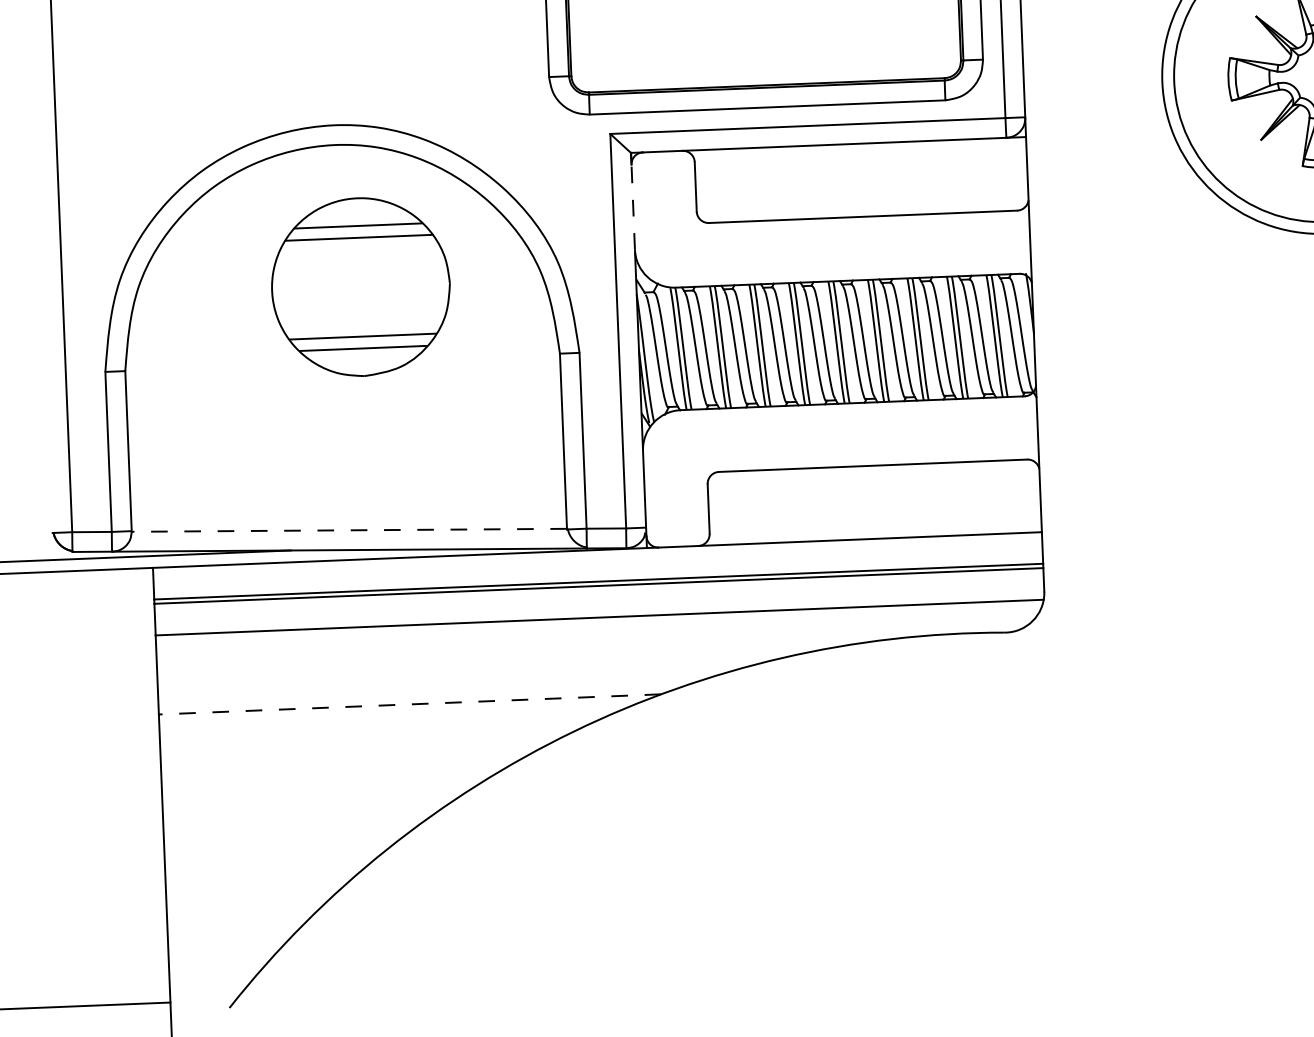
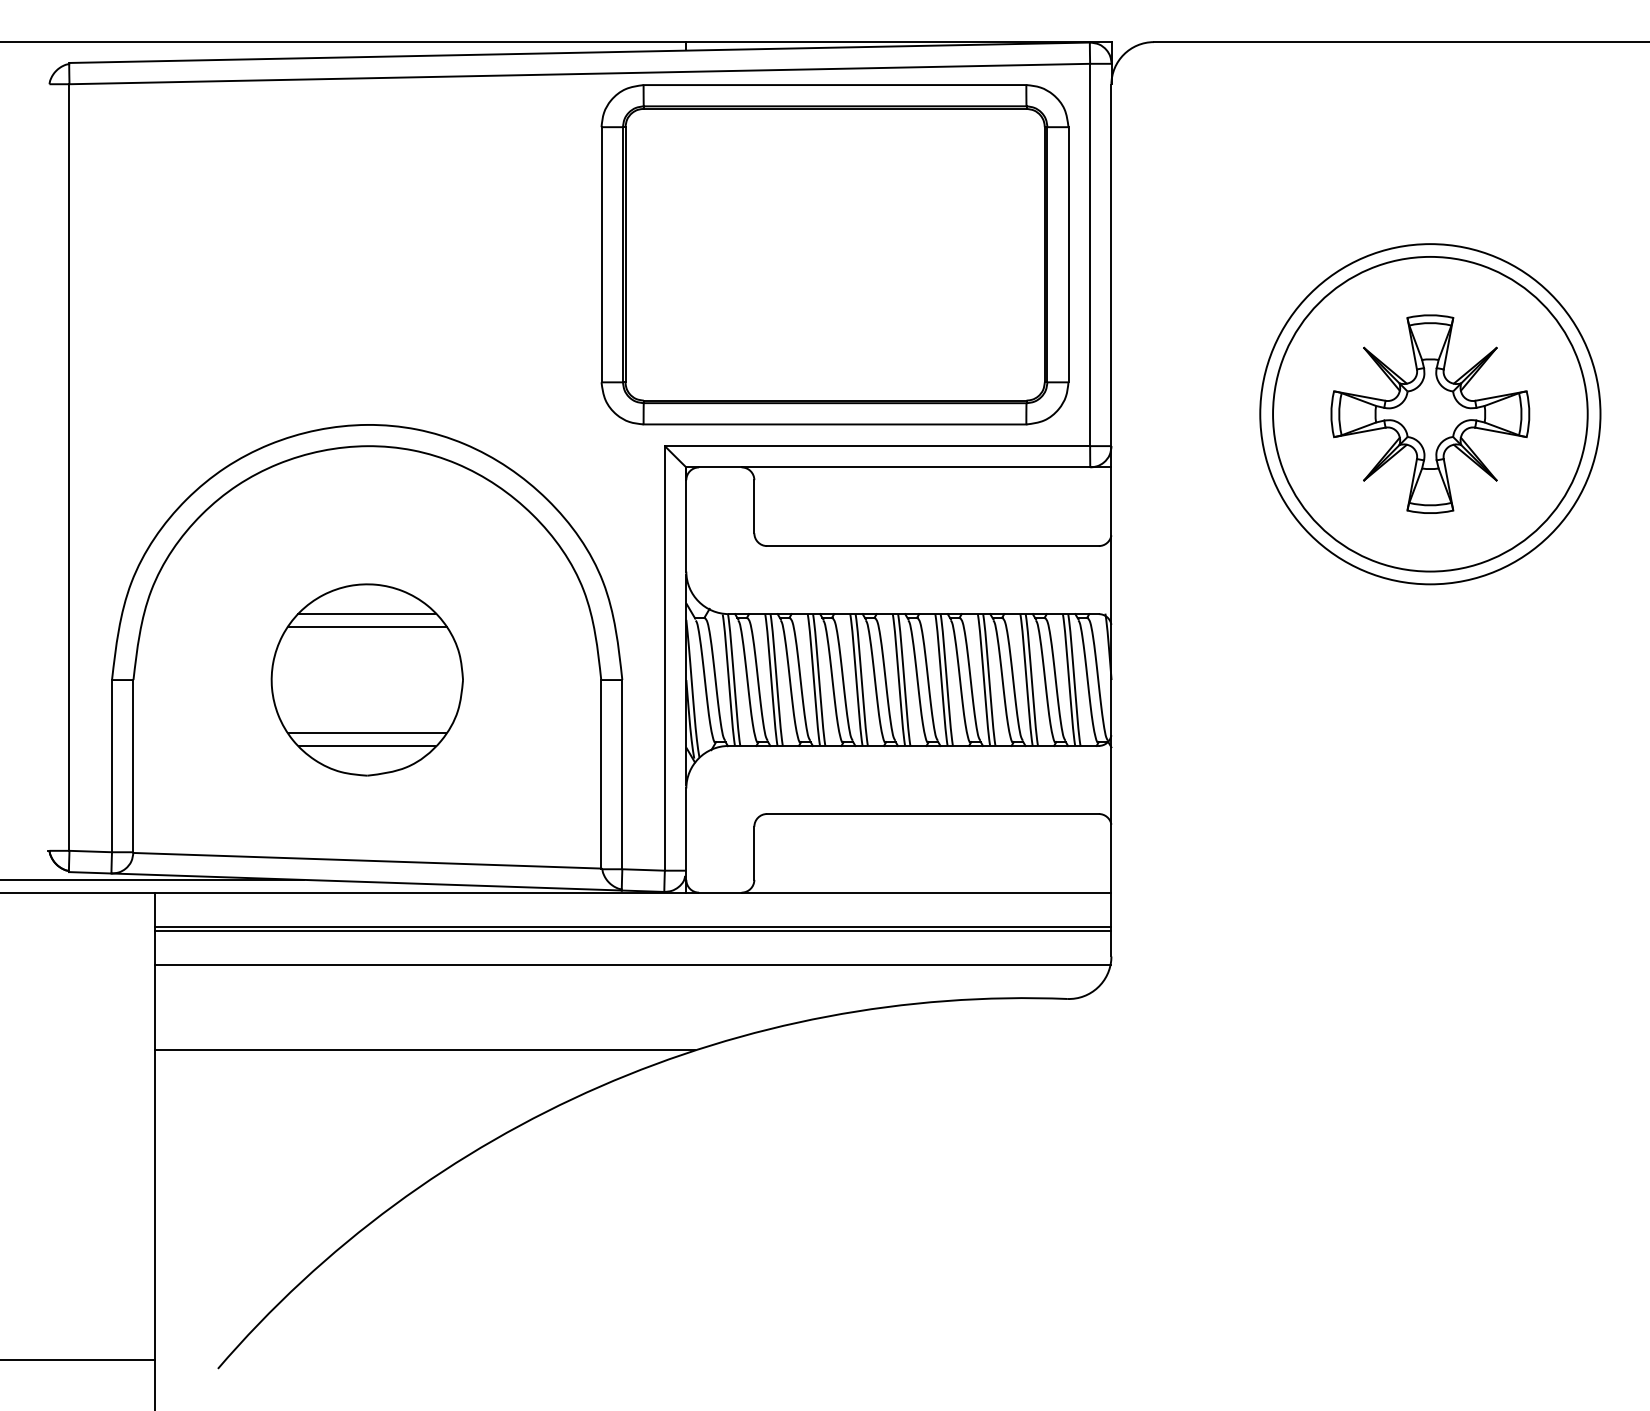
line: (633, 206) -> (686, 525), dashed -> solid
part: (360, 286) -> (366, 679), moved
line: (348, 530) -> (366, 860), dashed -> solid
line: (409, 704) -> (424, 1050), dashed -> solid

